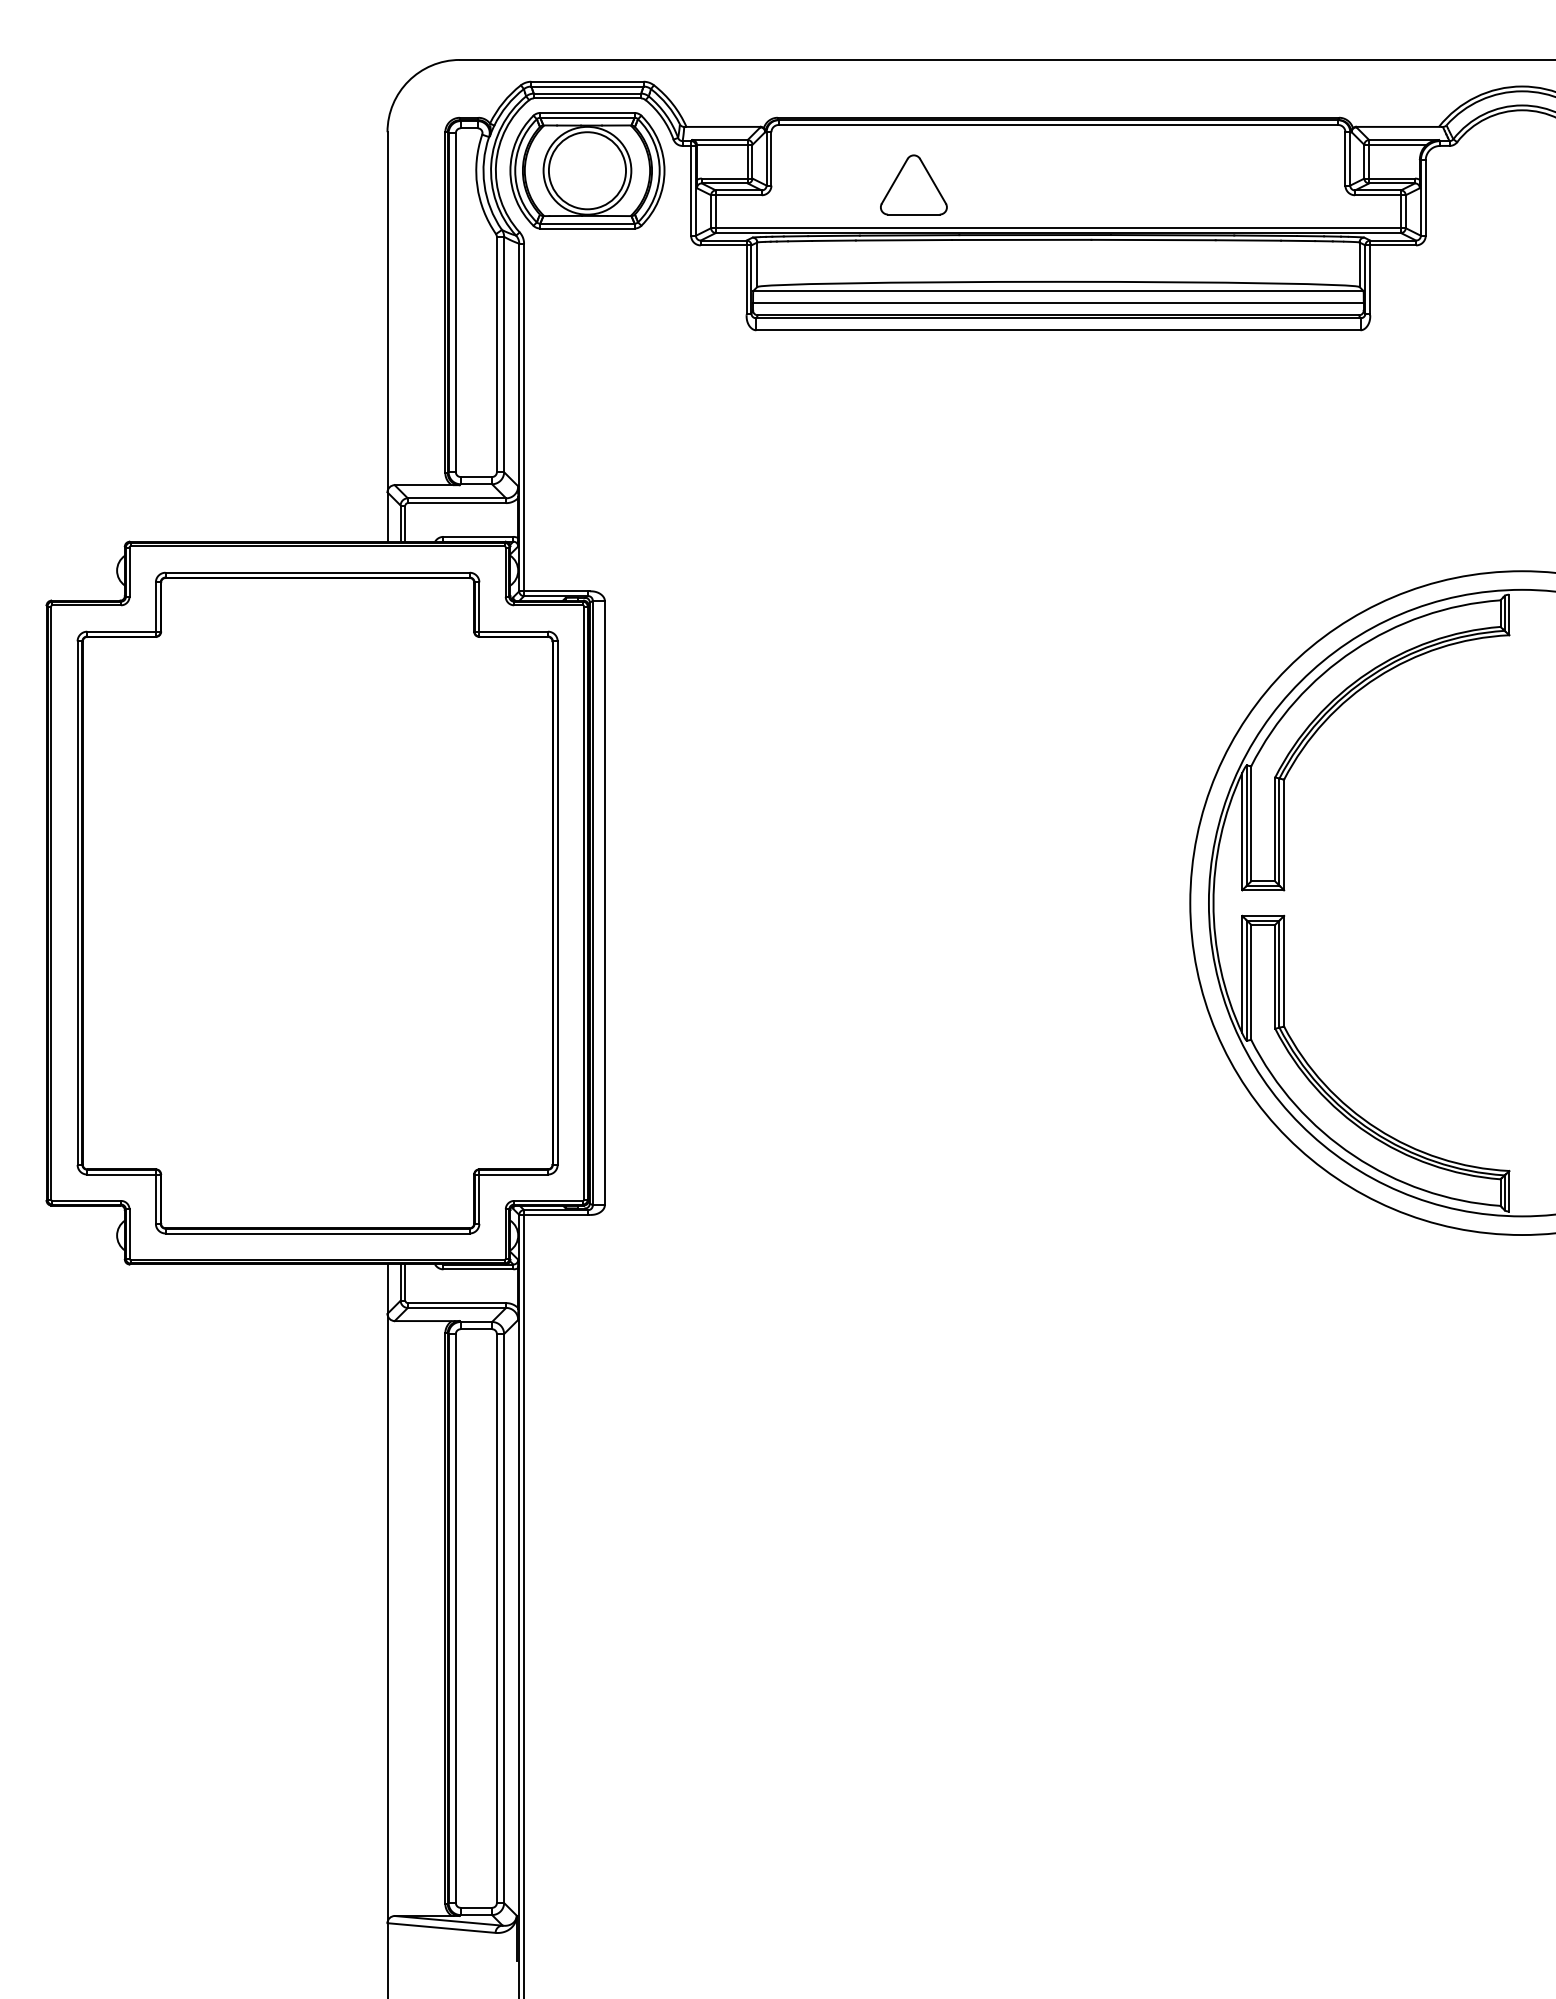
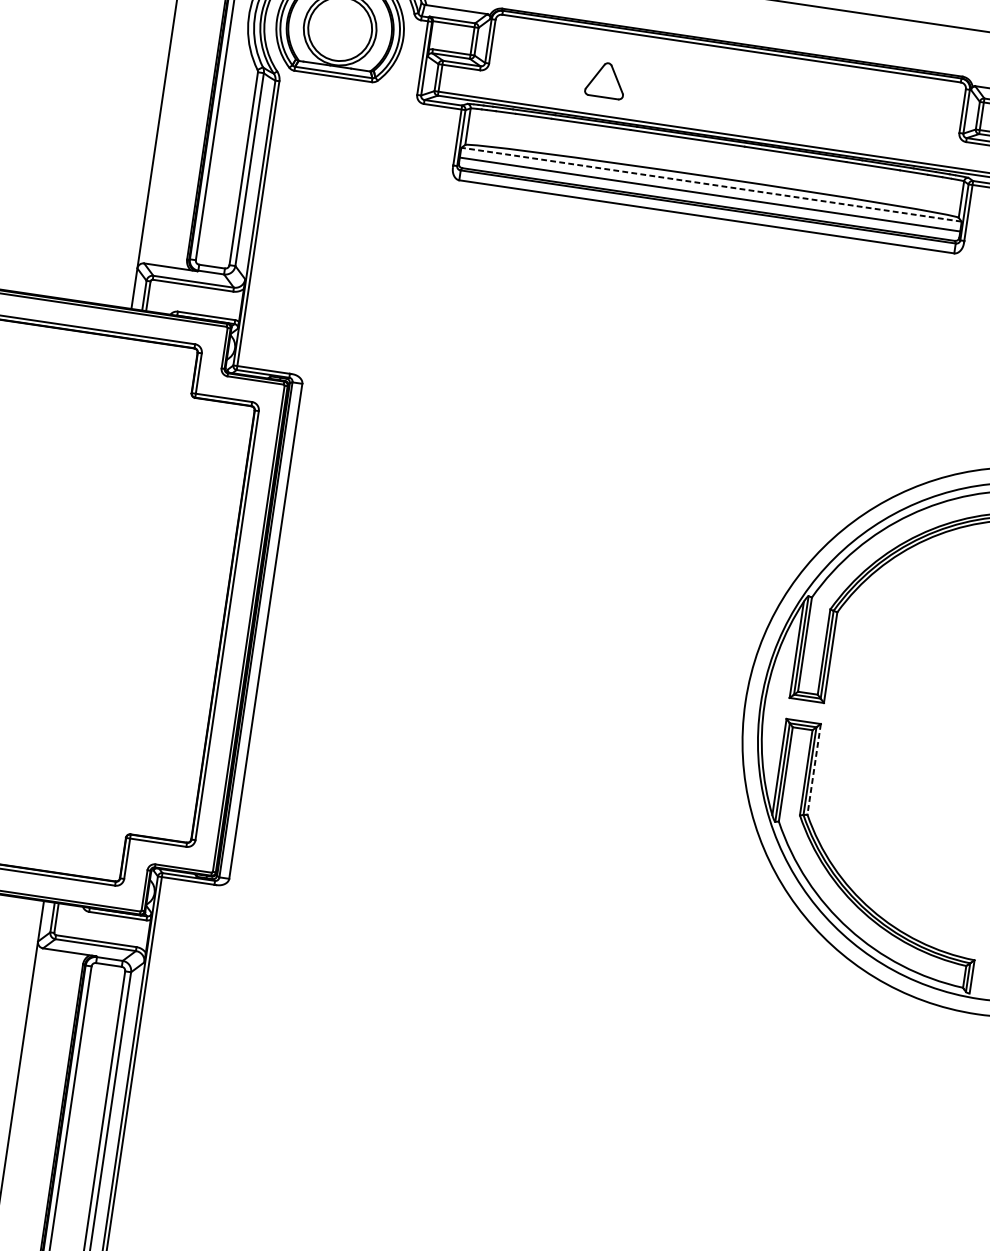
part: (913, 184) -> (605, 79), size x0.7
line: (1057, 291) -> (710, 184), solid -> dashed
line: (1284, 971) -> (814, 769), solid -> dashed

